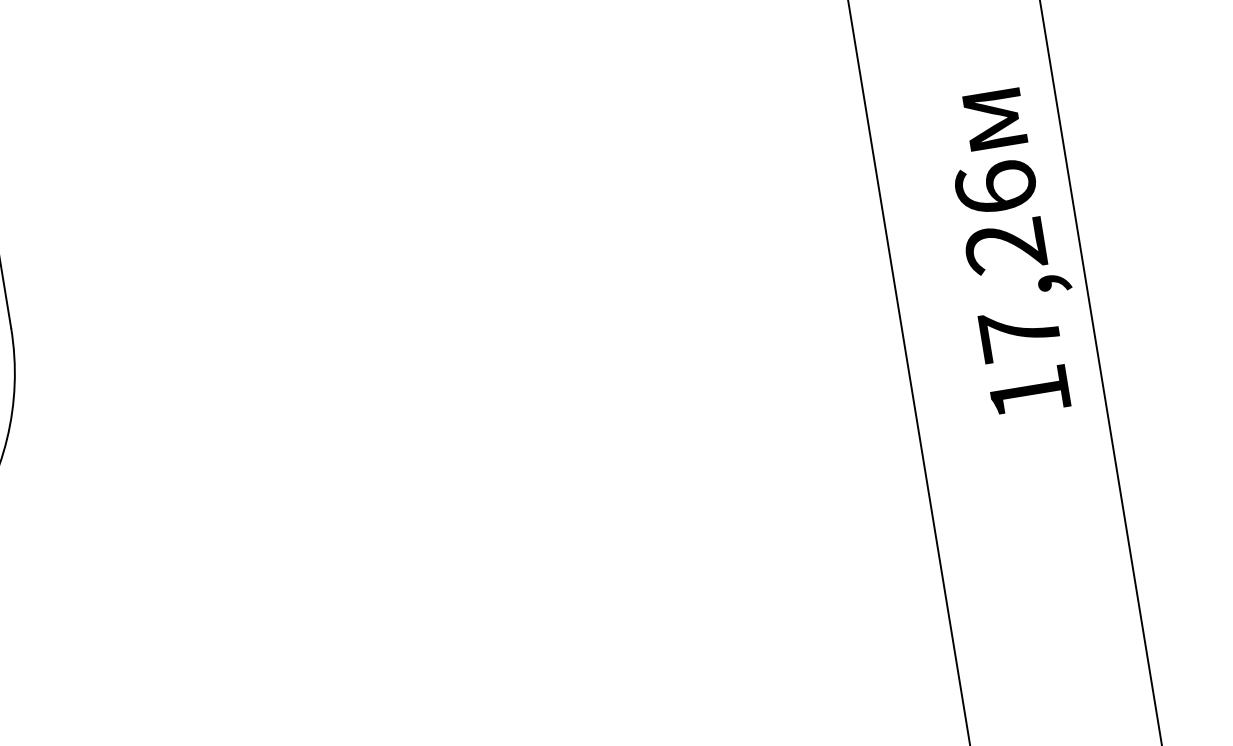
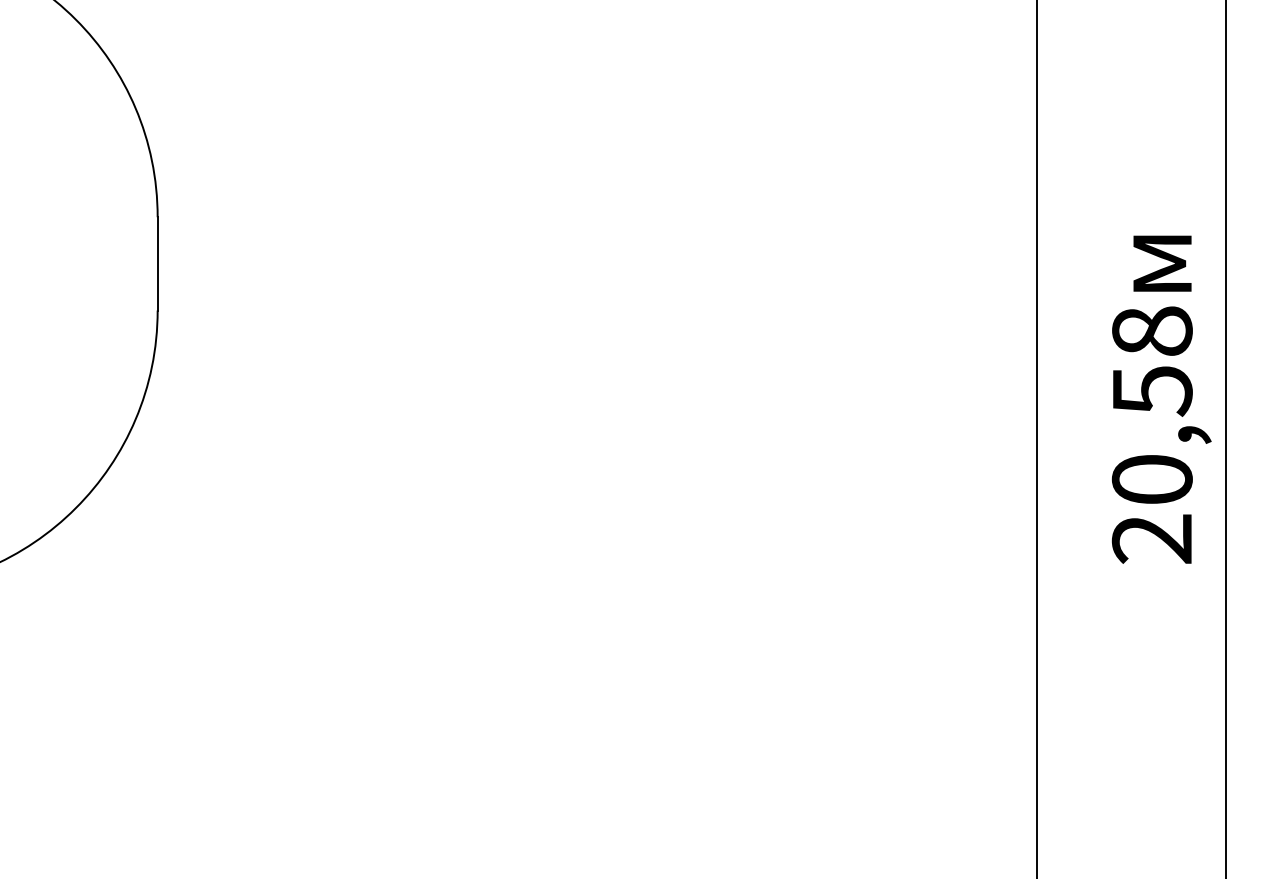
text: (1011, 289) -> (1151, 434), 17,26 -> 20,58

